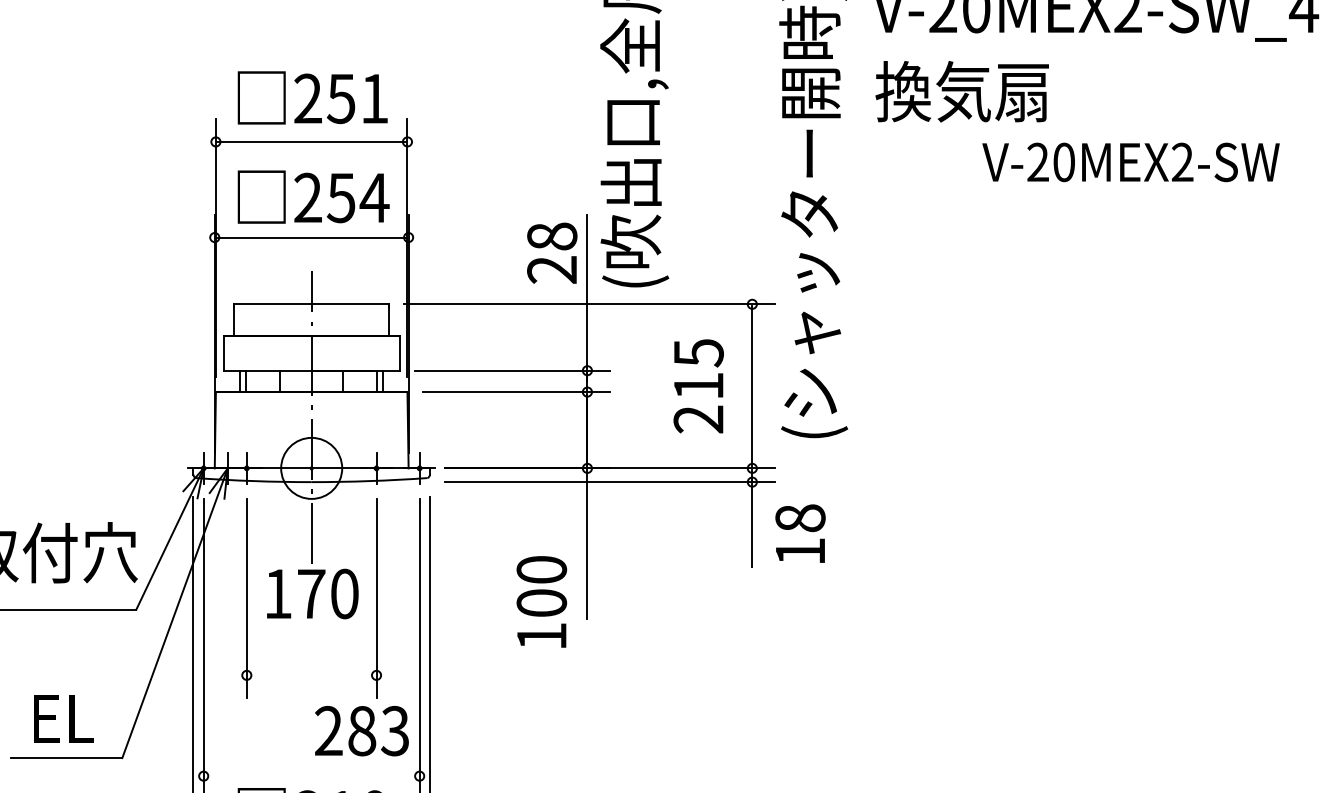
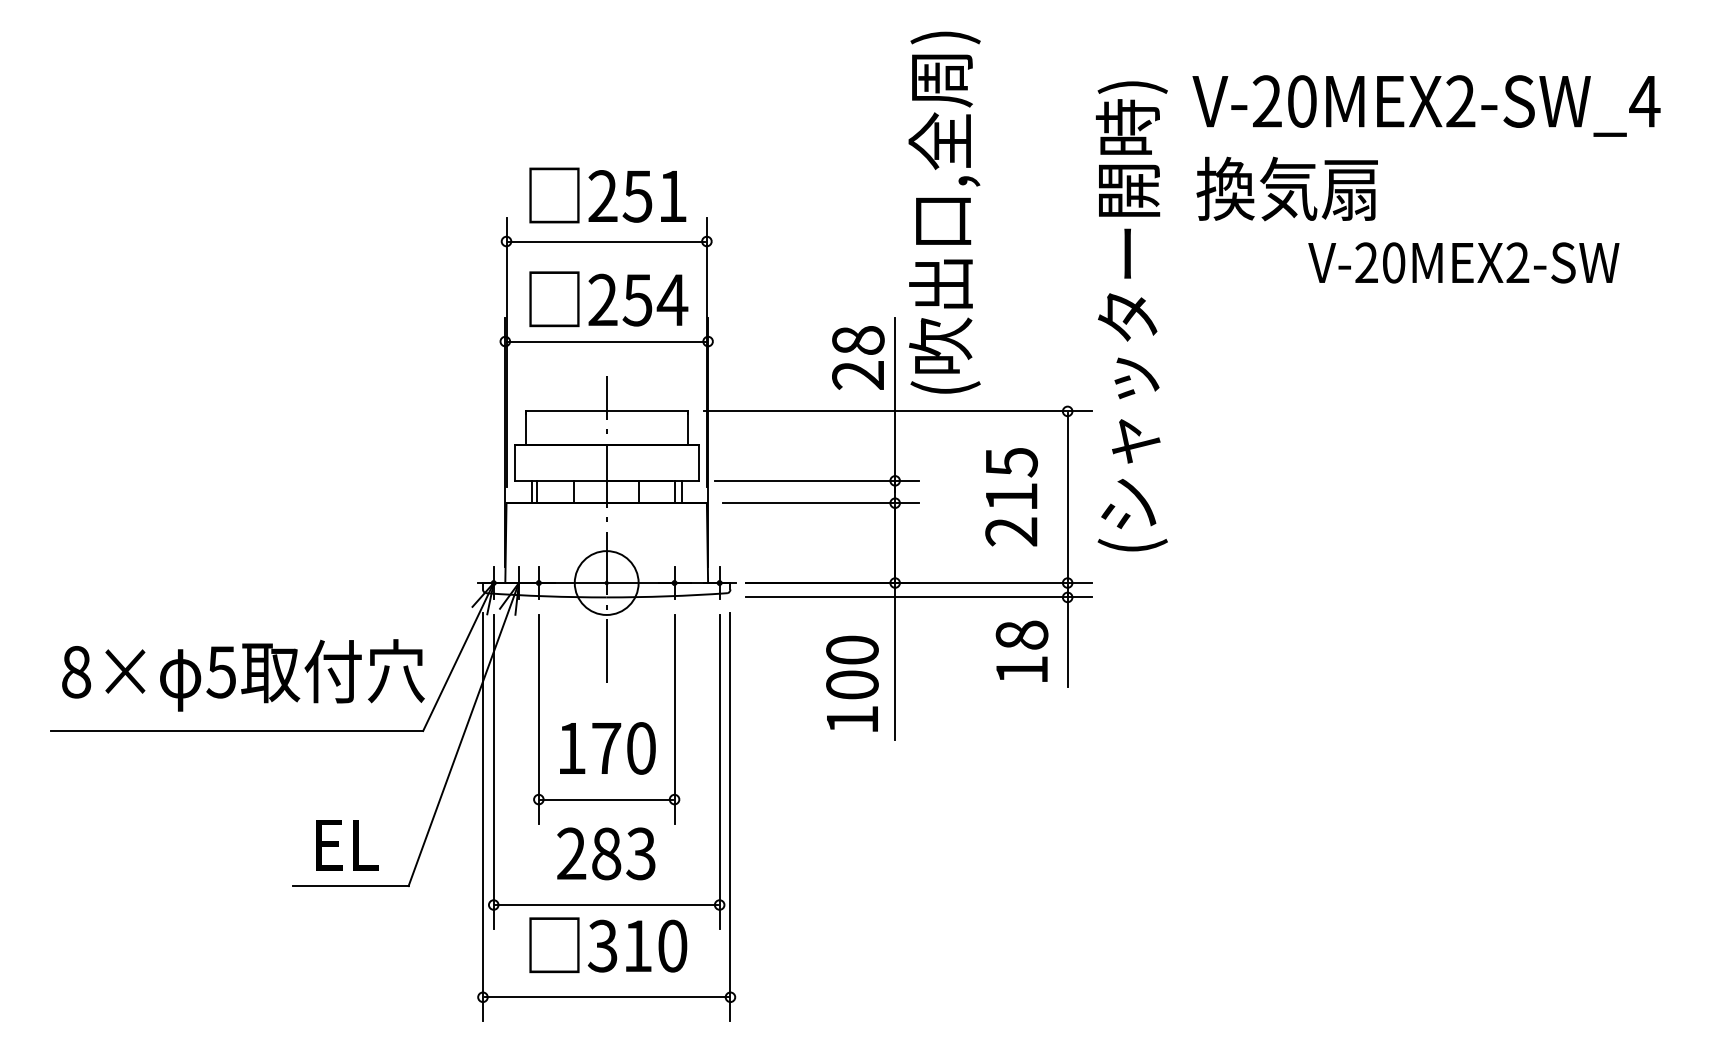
text: (799, 532) -> (1021, 650), moved
text: (312, 594) -> (607, 748), moved
text: (541, 601) -> (852, 683), moved
line: (311, 675) -> (606, 799), added
text: (362, 730) -> (606, 853), moved
line: (311, 776) -> (606, 905), added

